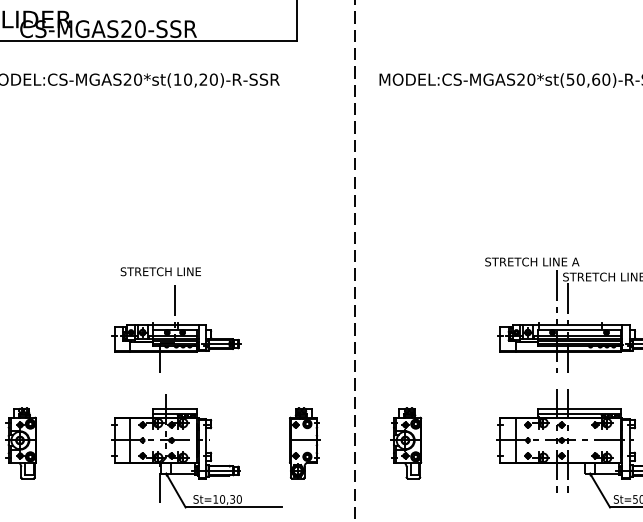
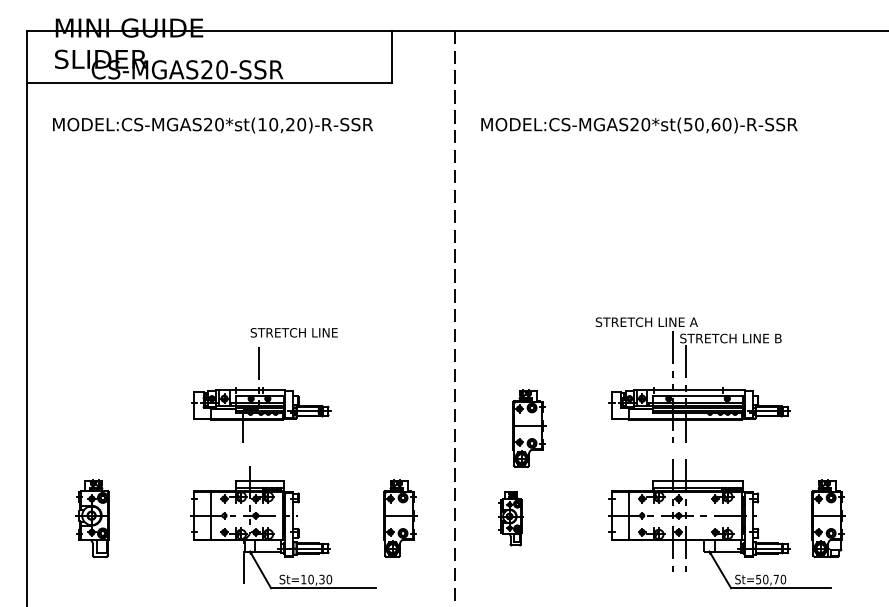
text: (160, 271) -> (293, 332), moved
part: (424, 360) -> (529, 428), added
part: (406, 443) -> (510, 518), size x0.7

